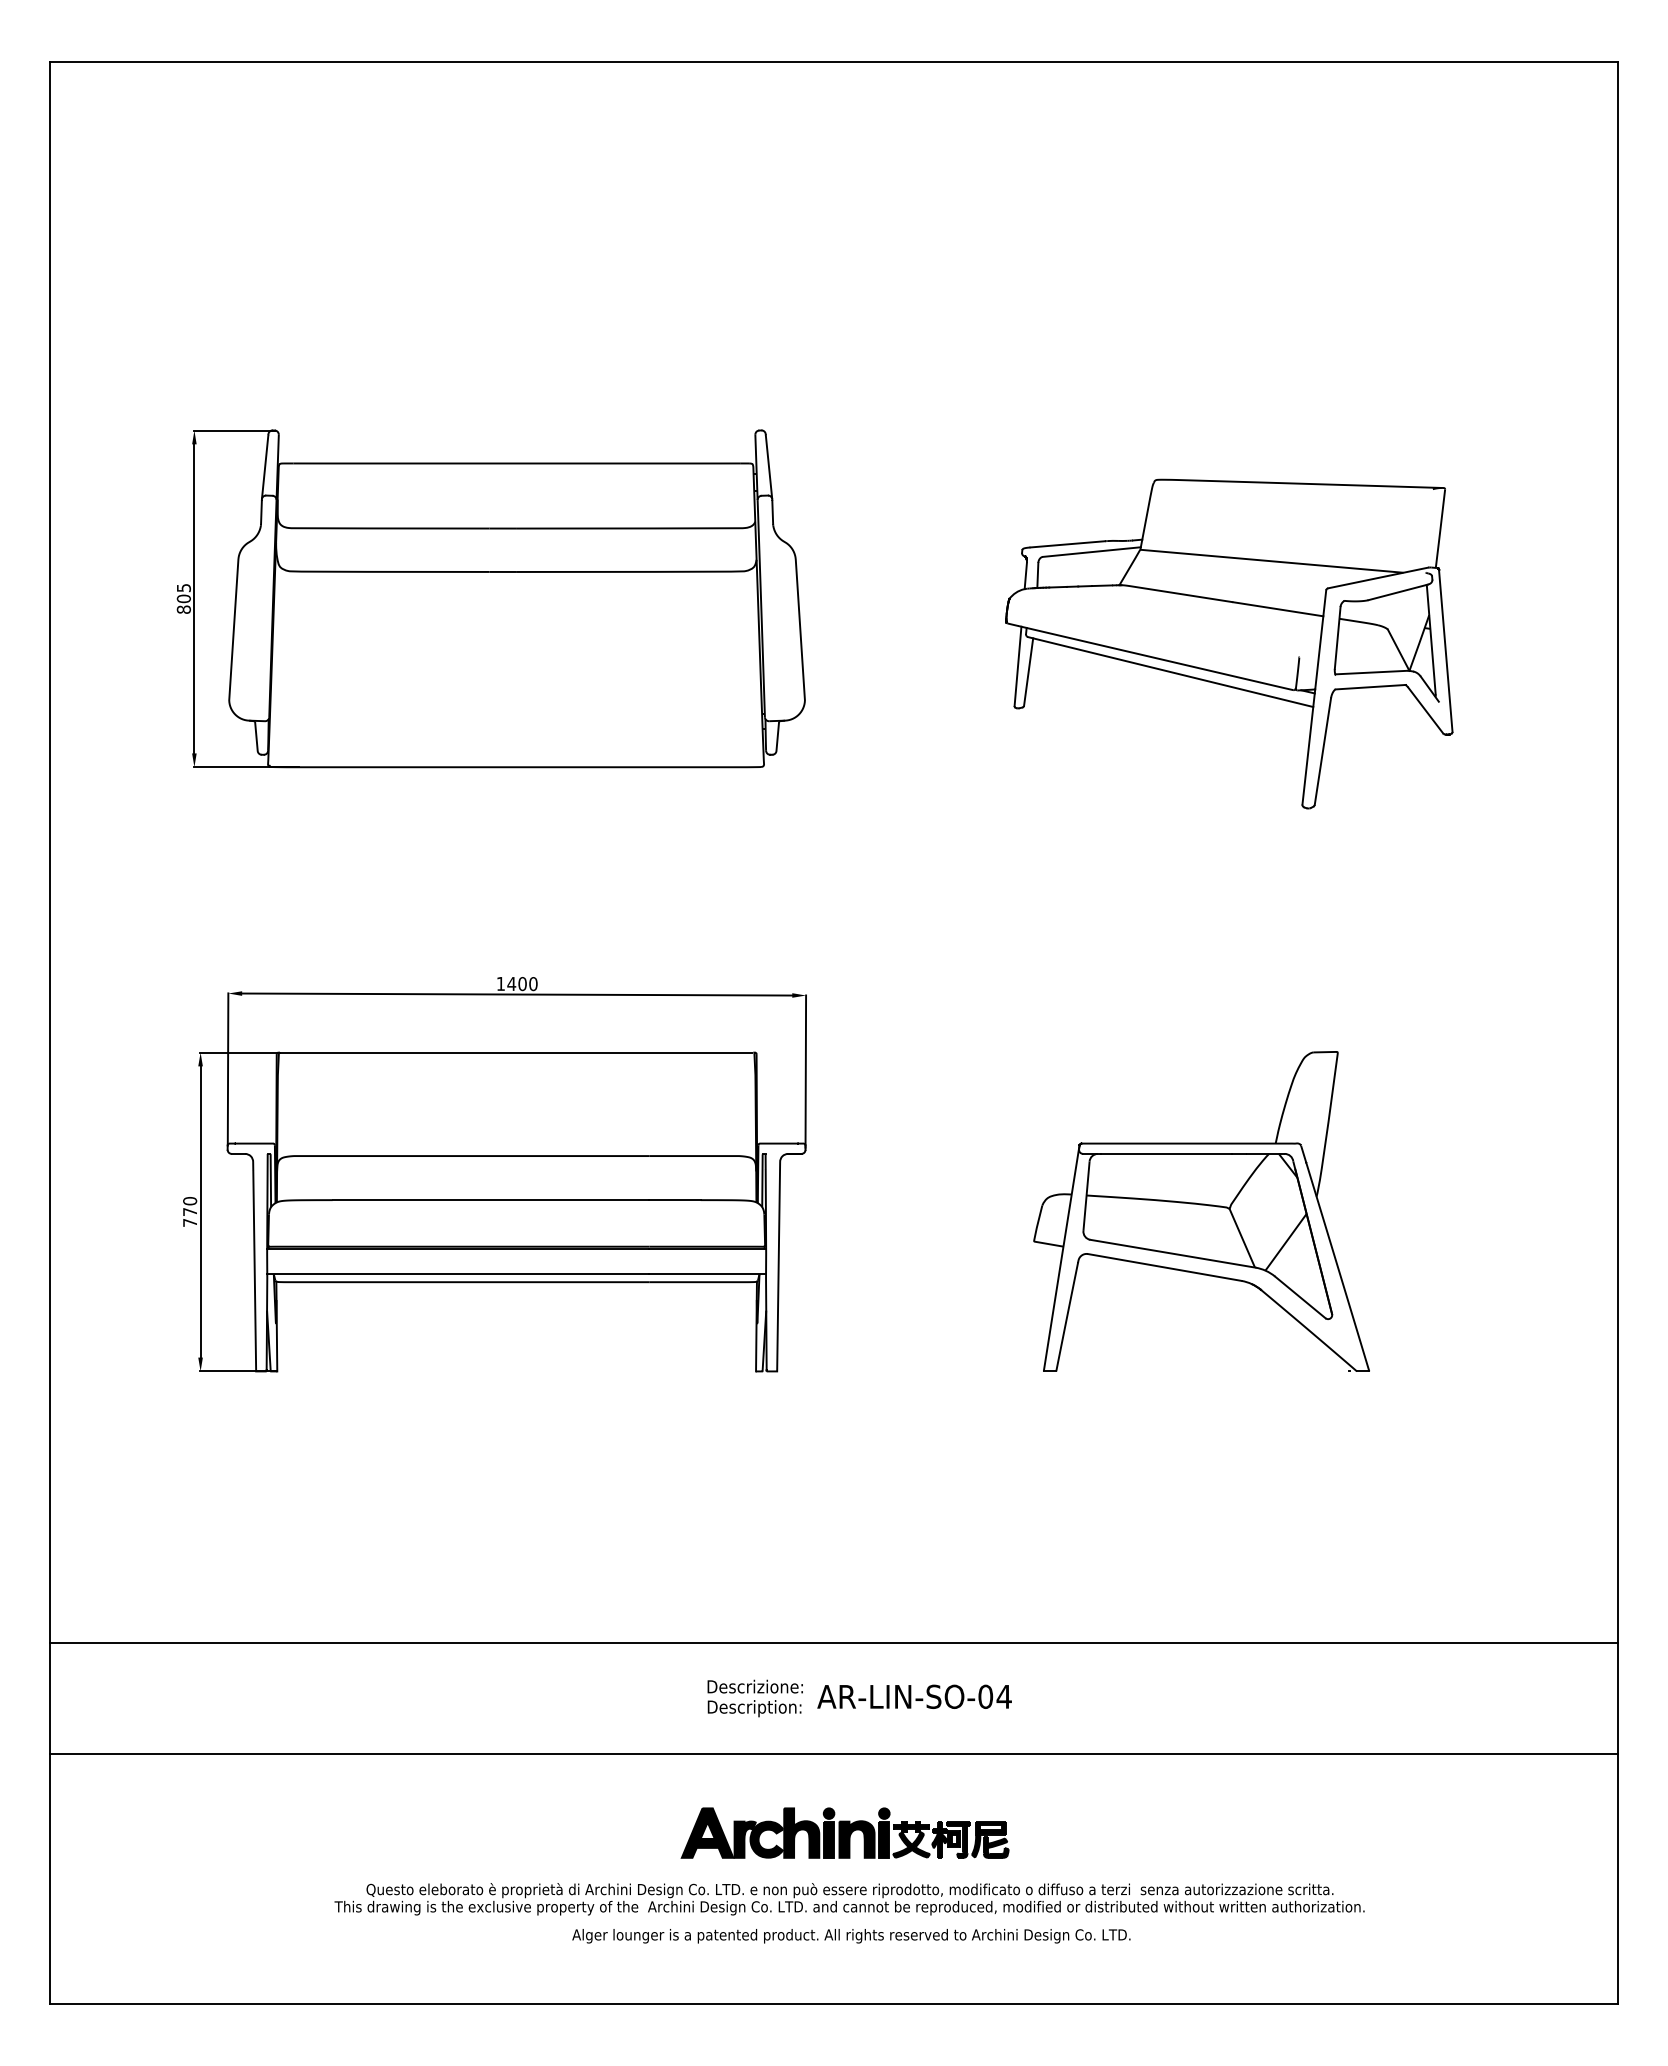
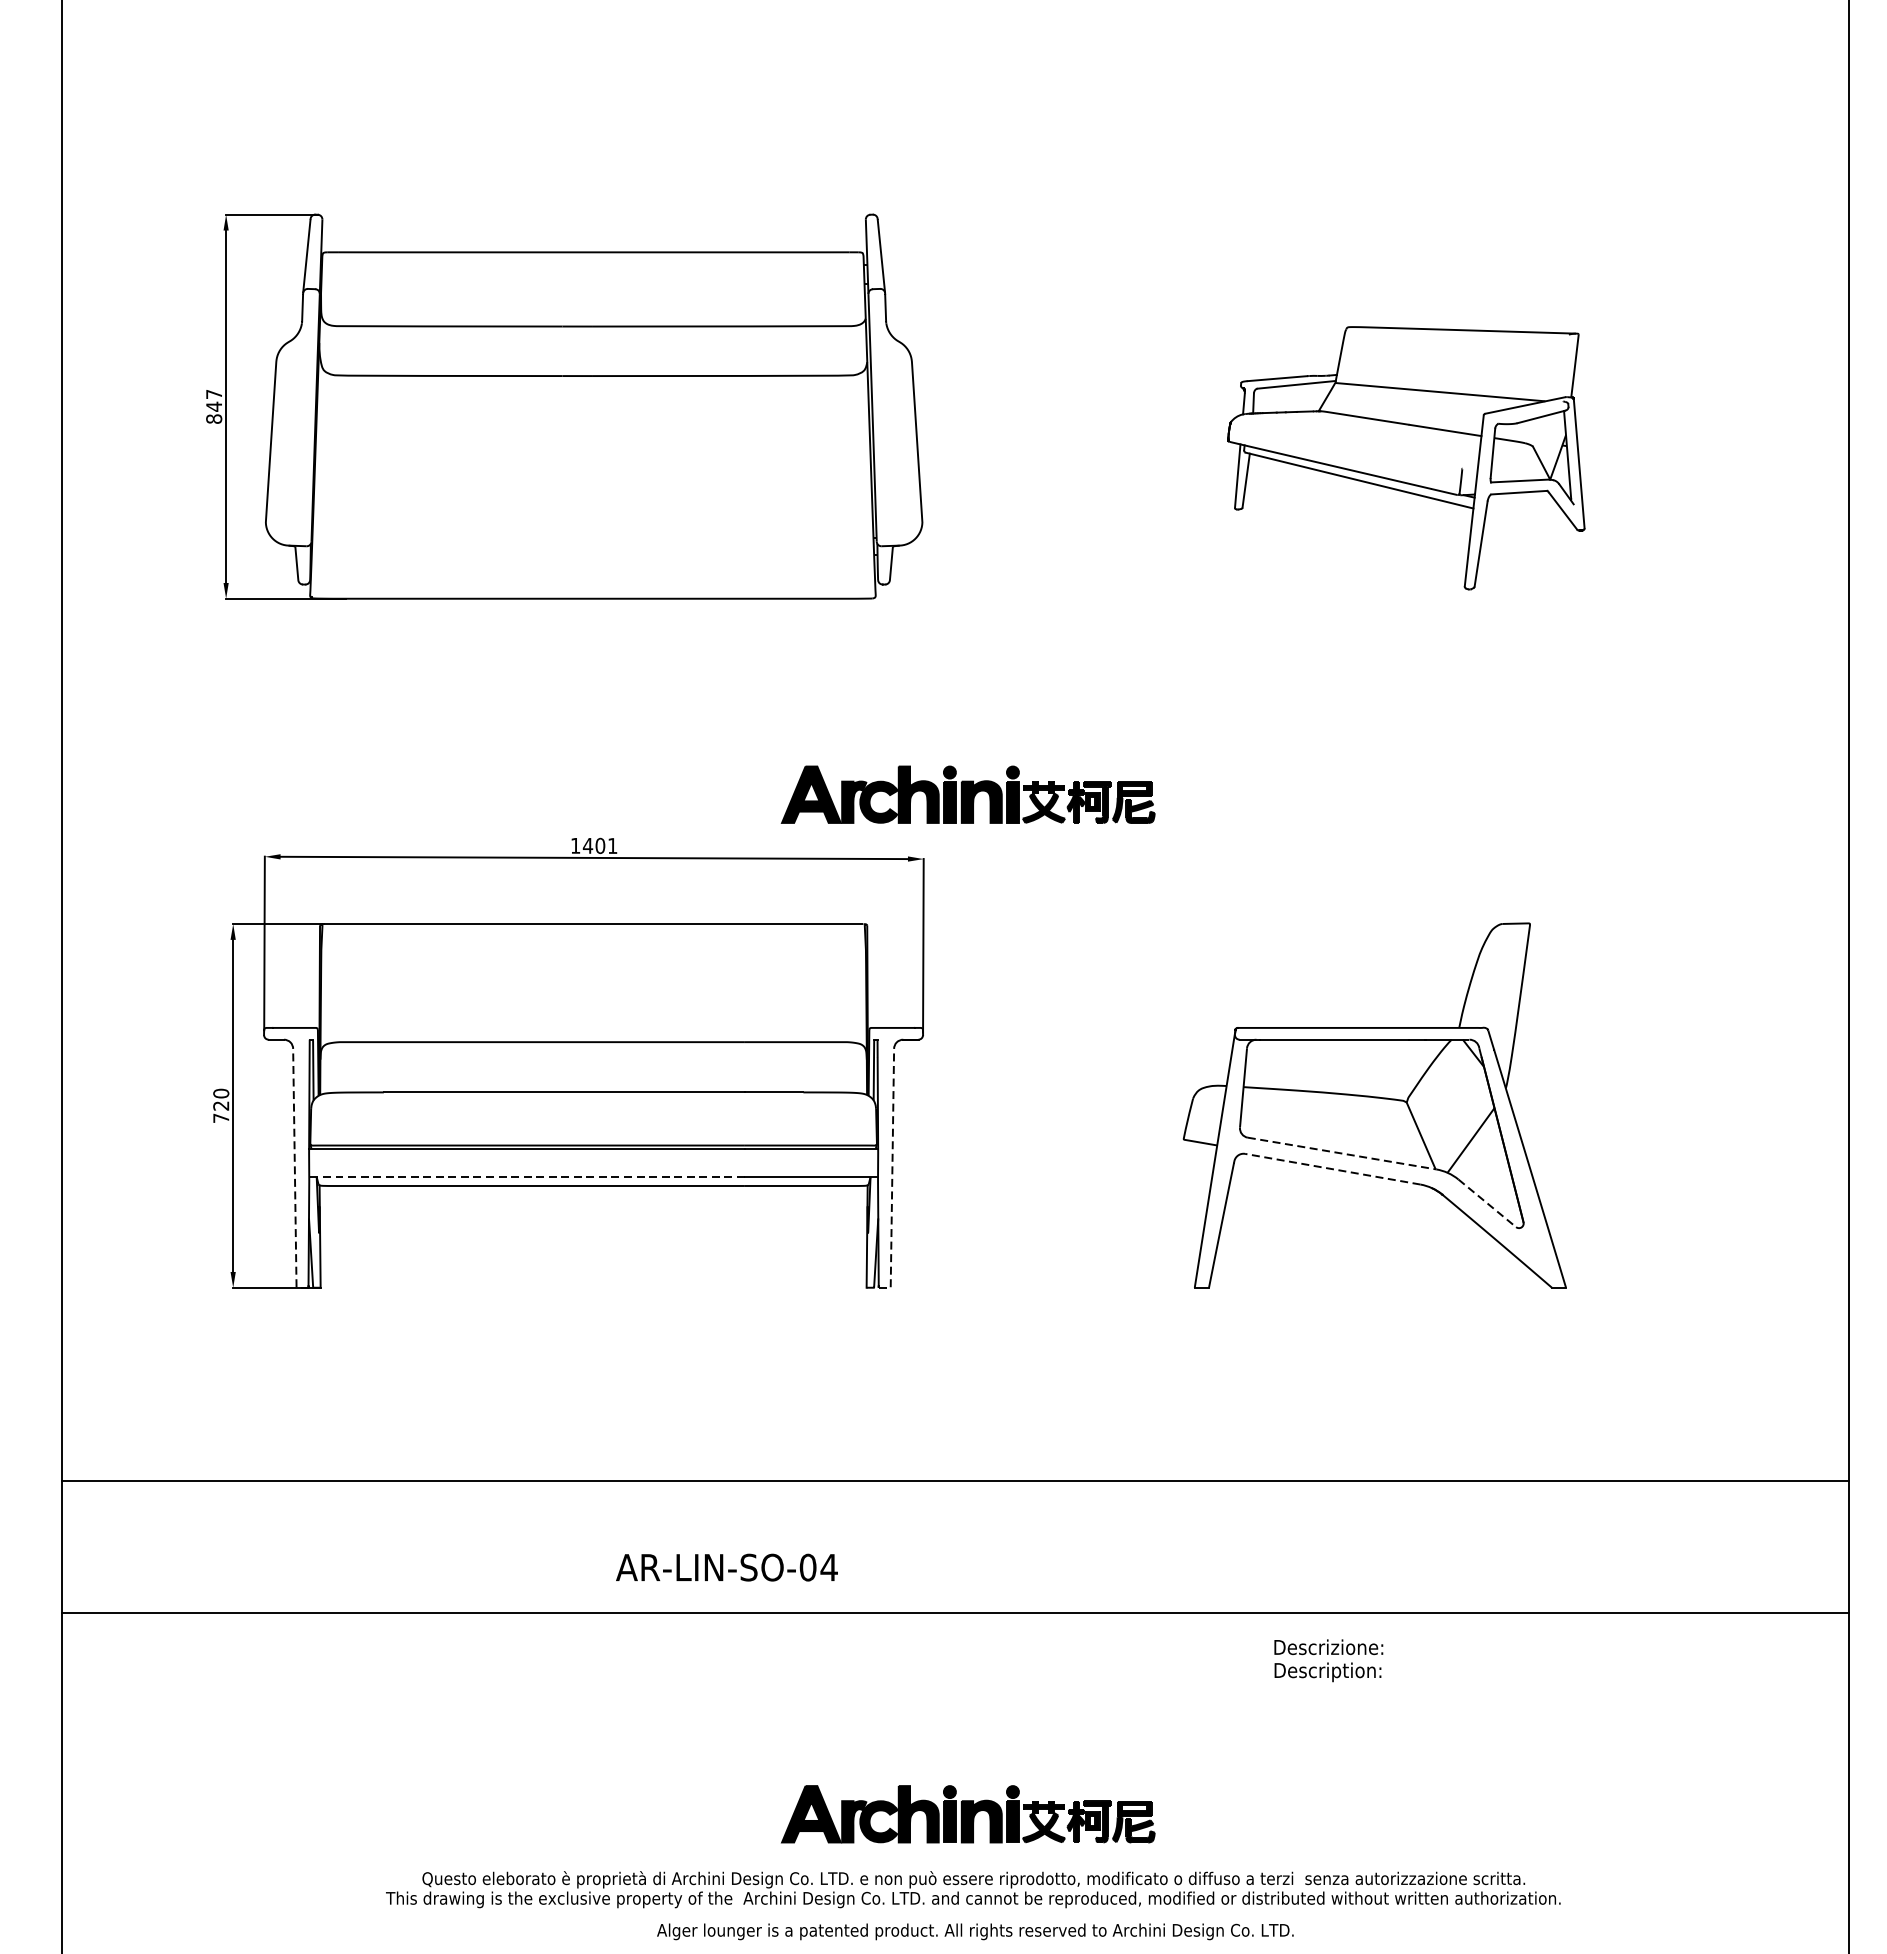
text: (183, 593) -> (213, 400), 805 -> 847
part: (1229, 643) -> (1406, 457), size x0.7
part: (844, 938) -> (967, 794), added
text: (533, 984) -> (612, 846), 1400 -> 1401
text: (189, 1212) -> (220, 1106), 770 -> 720
line: (1172, 1253) -> (1341, 1153), solid -> dashed
line: (1164, 1267) -> (1332, 1169), solid -> dashed
line: (254, 1272) -> (294, 1174), solid -> dashed
line: (778, 1272) -> (892, 1174), solid -> dashed
line: (457, 1274) -> (526, 1177), solid -> dashed
line: (1300, 1297) -> (1487, 1203), solid -> dashed
line: (833, 1642) -> (954, 1480), moved
text: (914, 1696) -> (726, 1567), moved
text: (754, 1698) -> (1327, 1660), moved
line: (833, 1754) -> (954, 1612), moved

